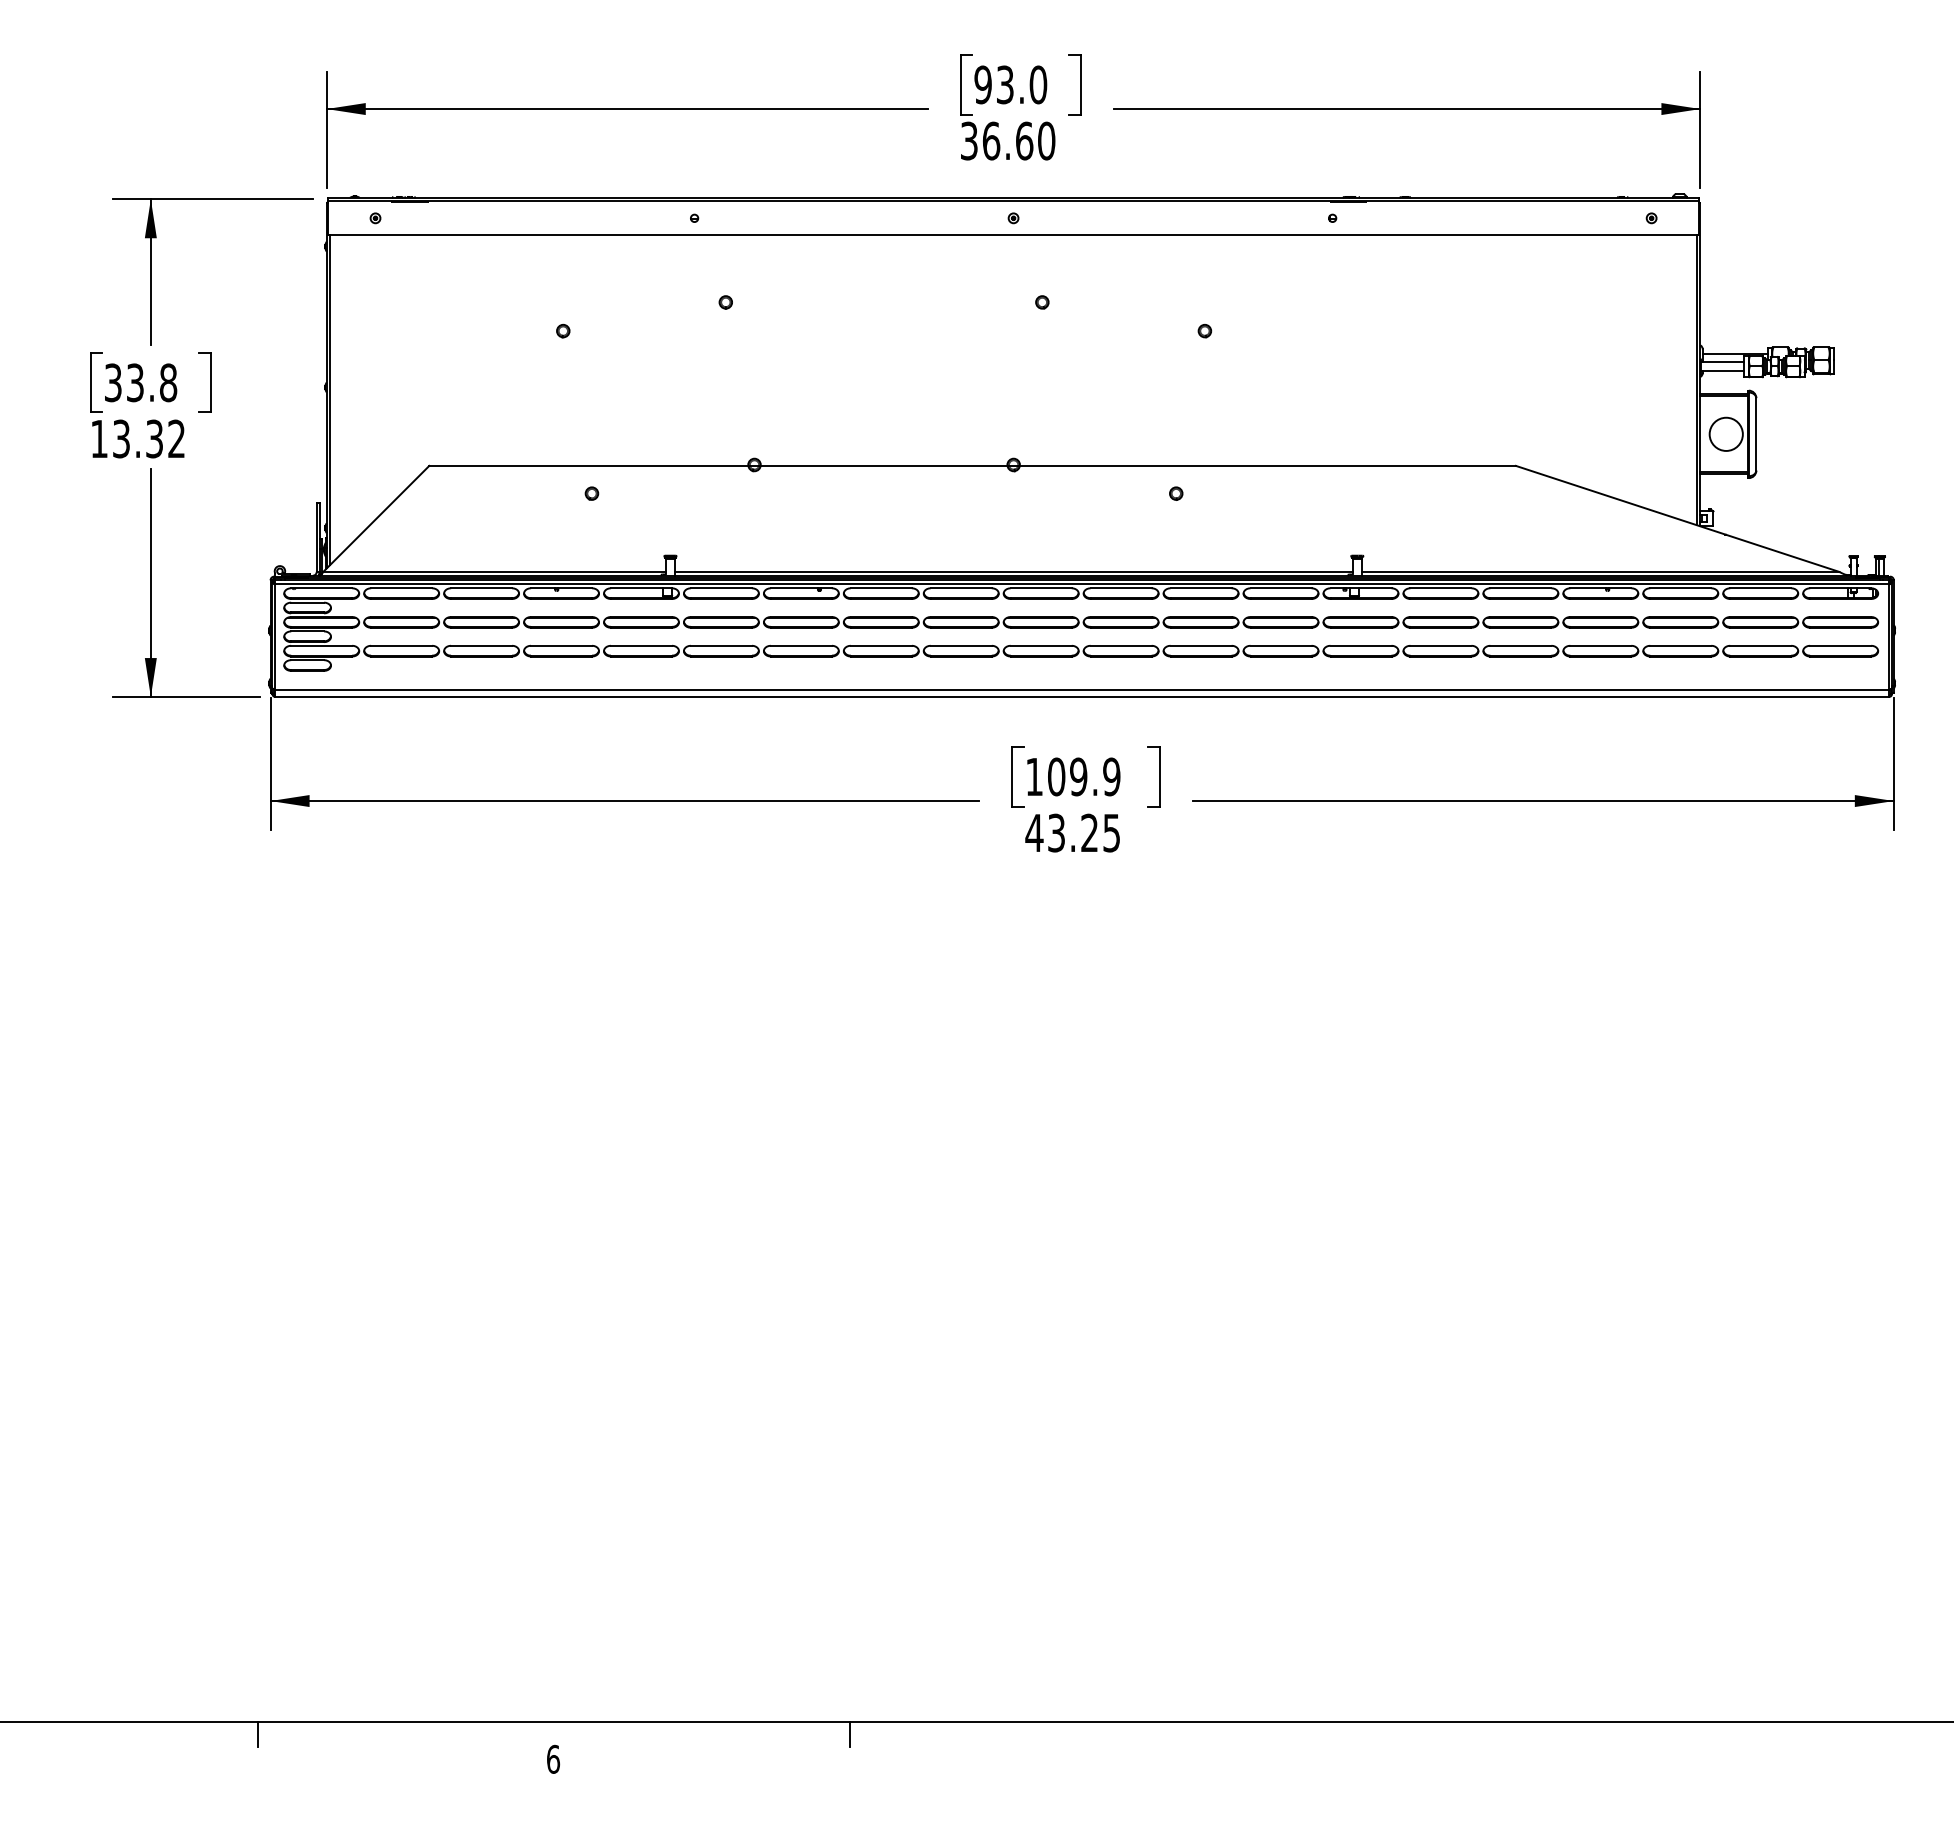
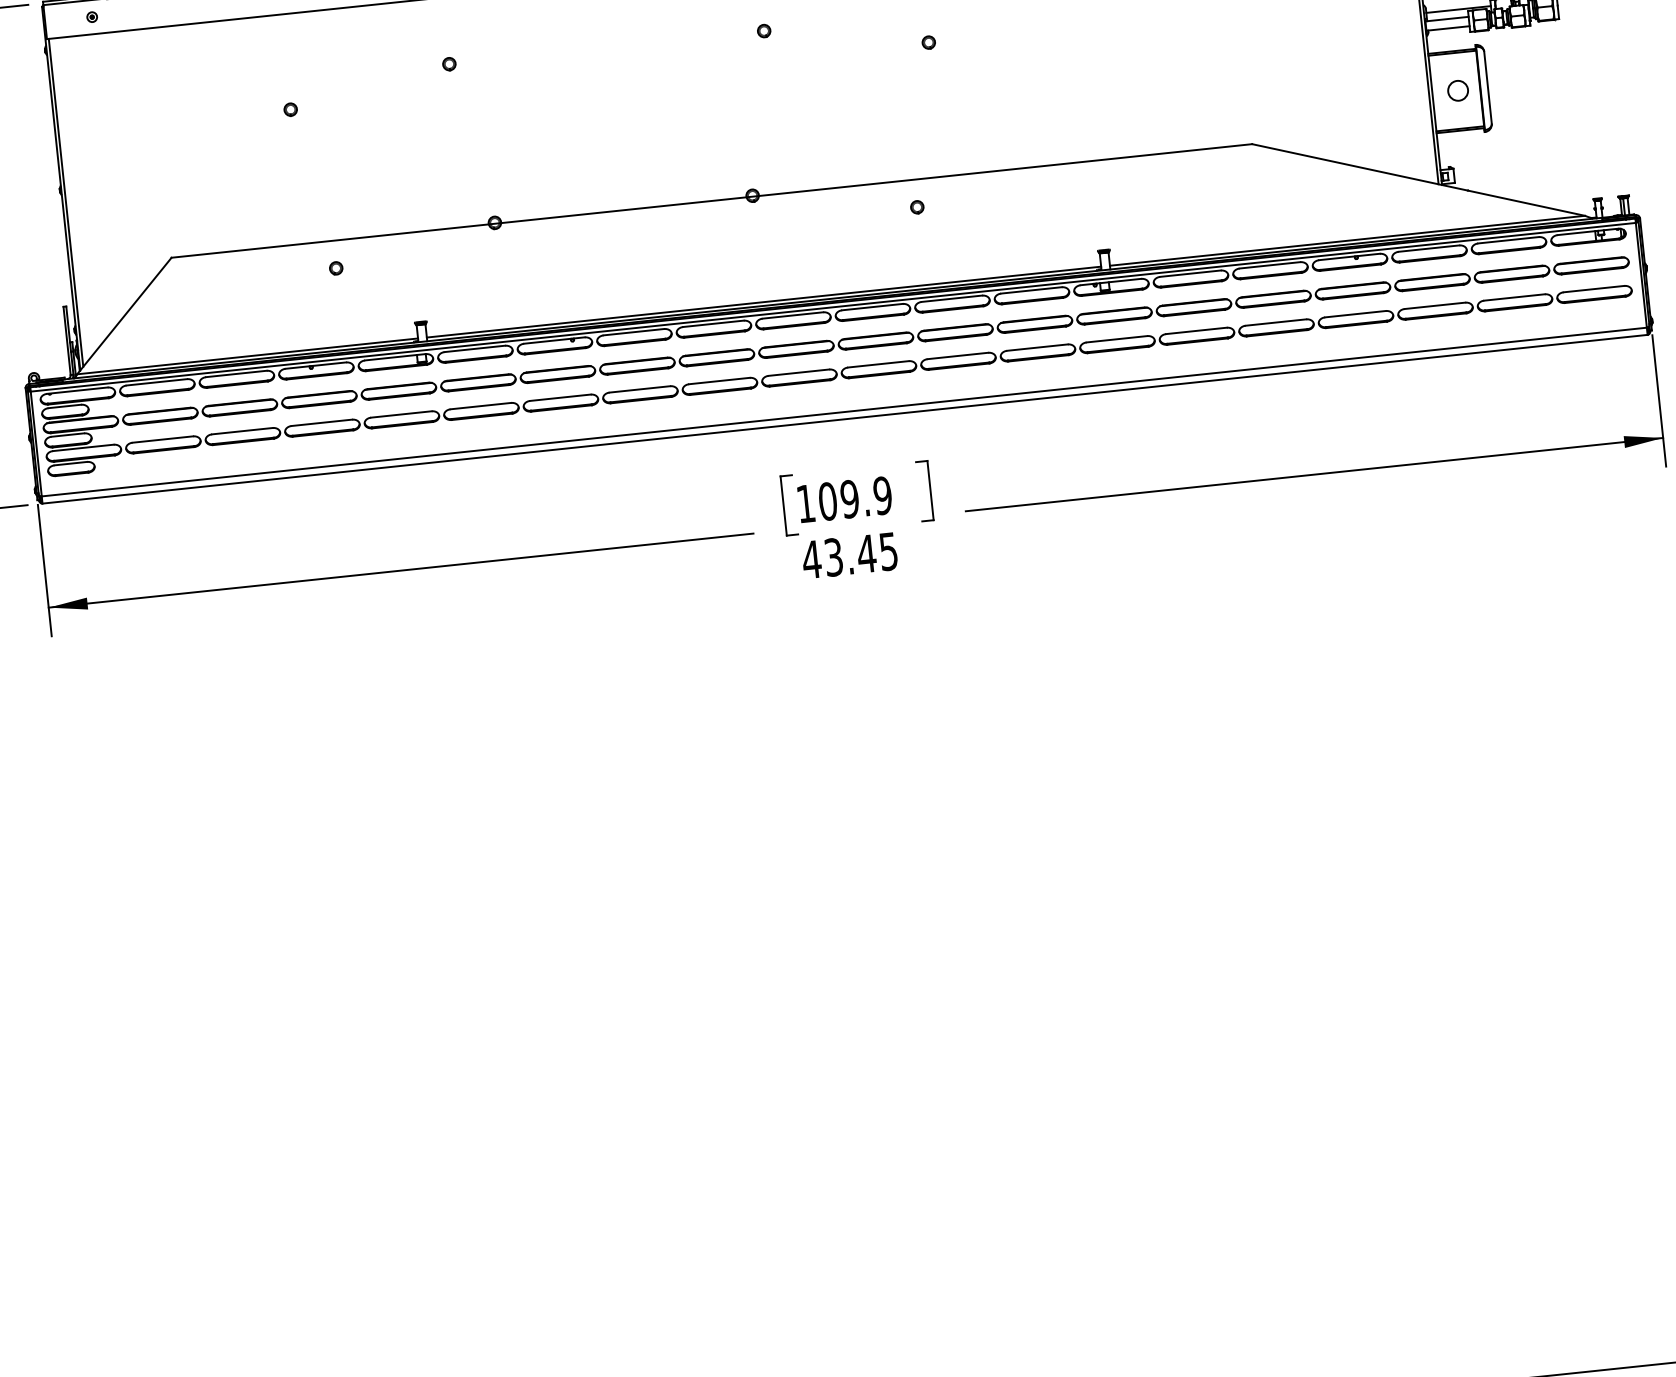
circle: (1725, 433) -> (1457, 90), size x0.6
text: (1089, 832) -> (866, 553), 43.25 -> 43.45

